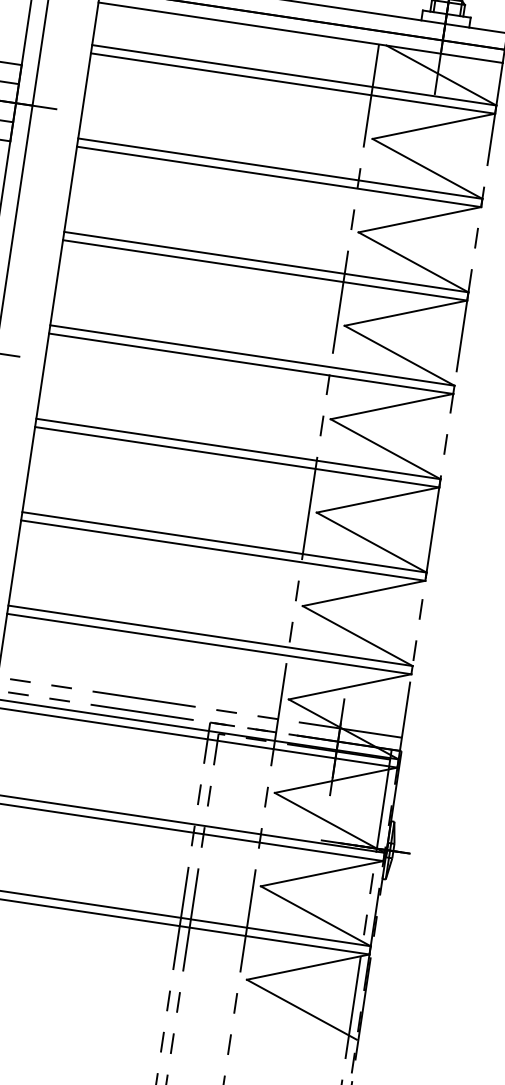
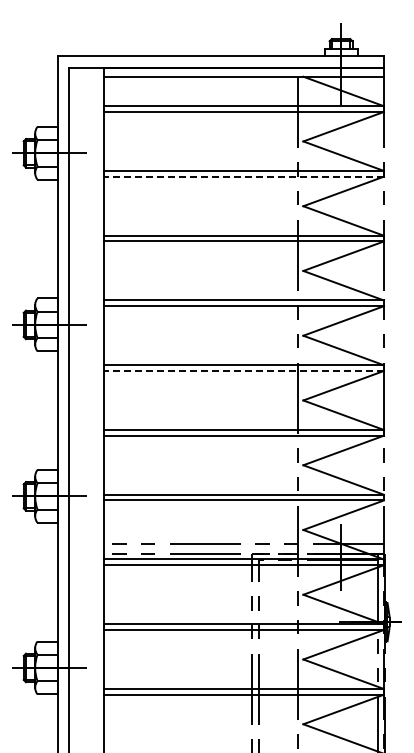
line: (278, 176) -> (243, 176), solid -> dashed
line: (236, 456) -> (243, 370), solid -> dashed

